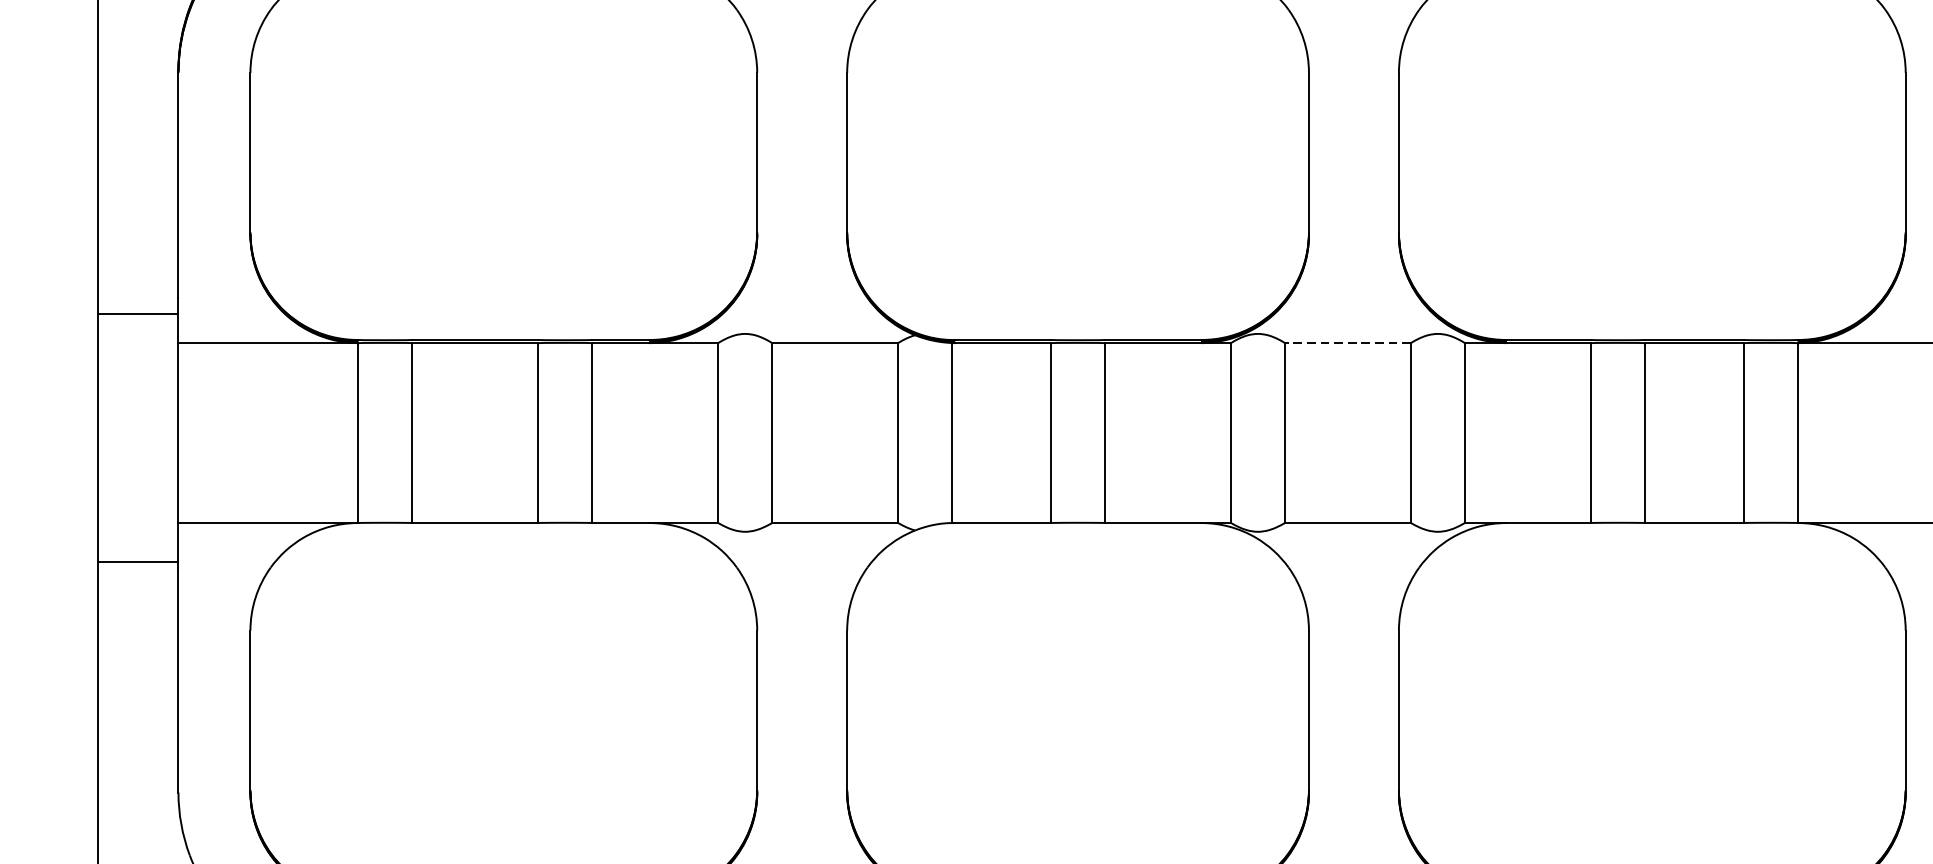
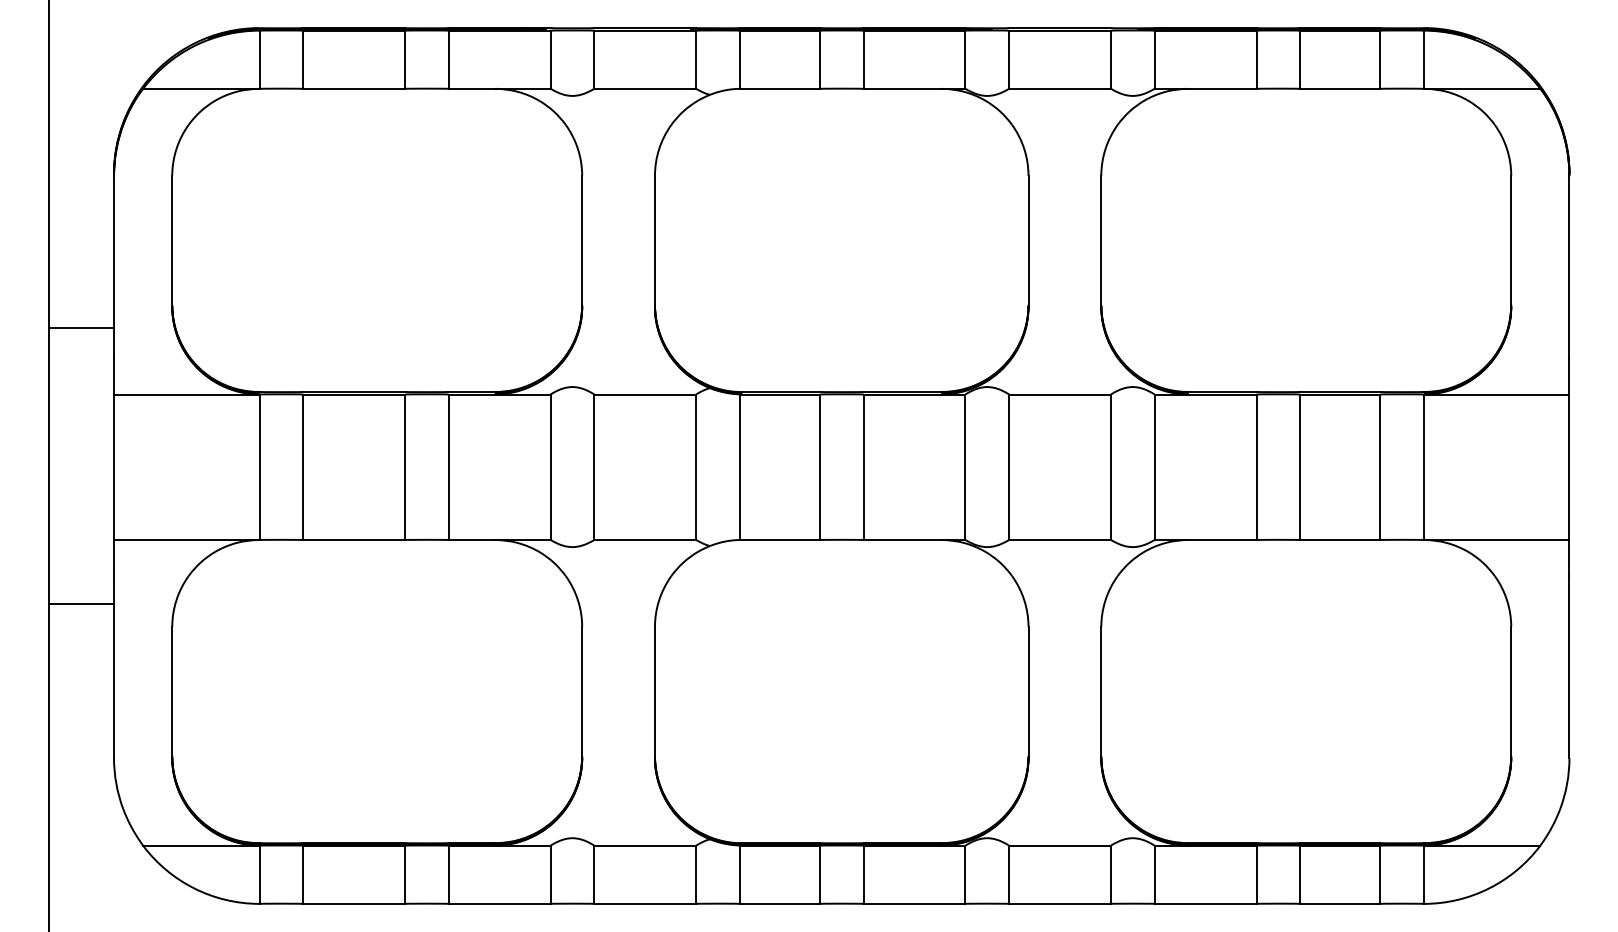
line: (138, 313) -> (81, 327), moved
line: (1348, 343) -> (1060, 394), dashed -> solid
line: (138, 561) -> (81, 604), moved

